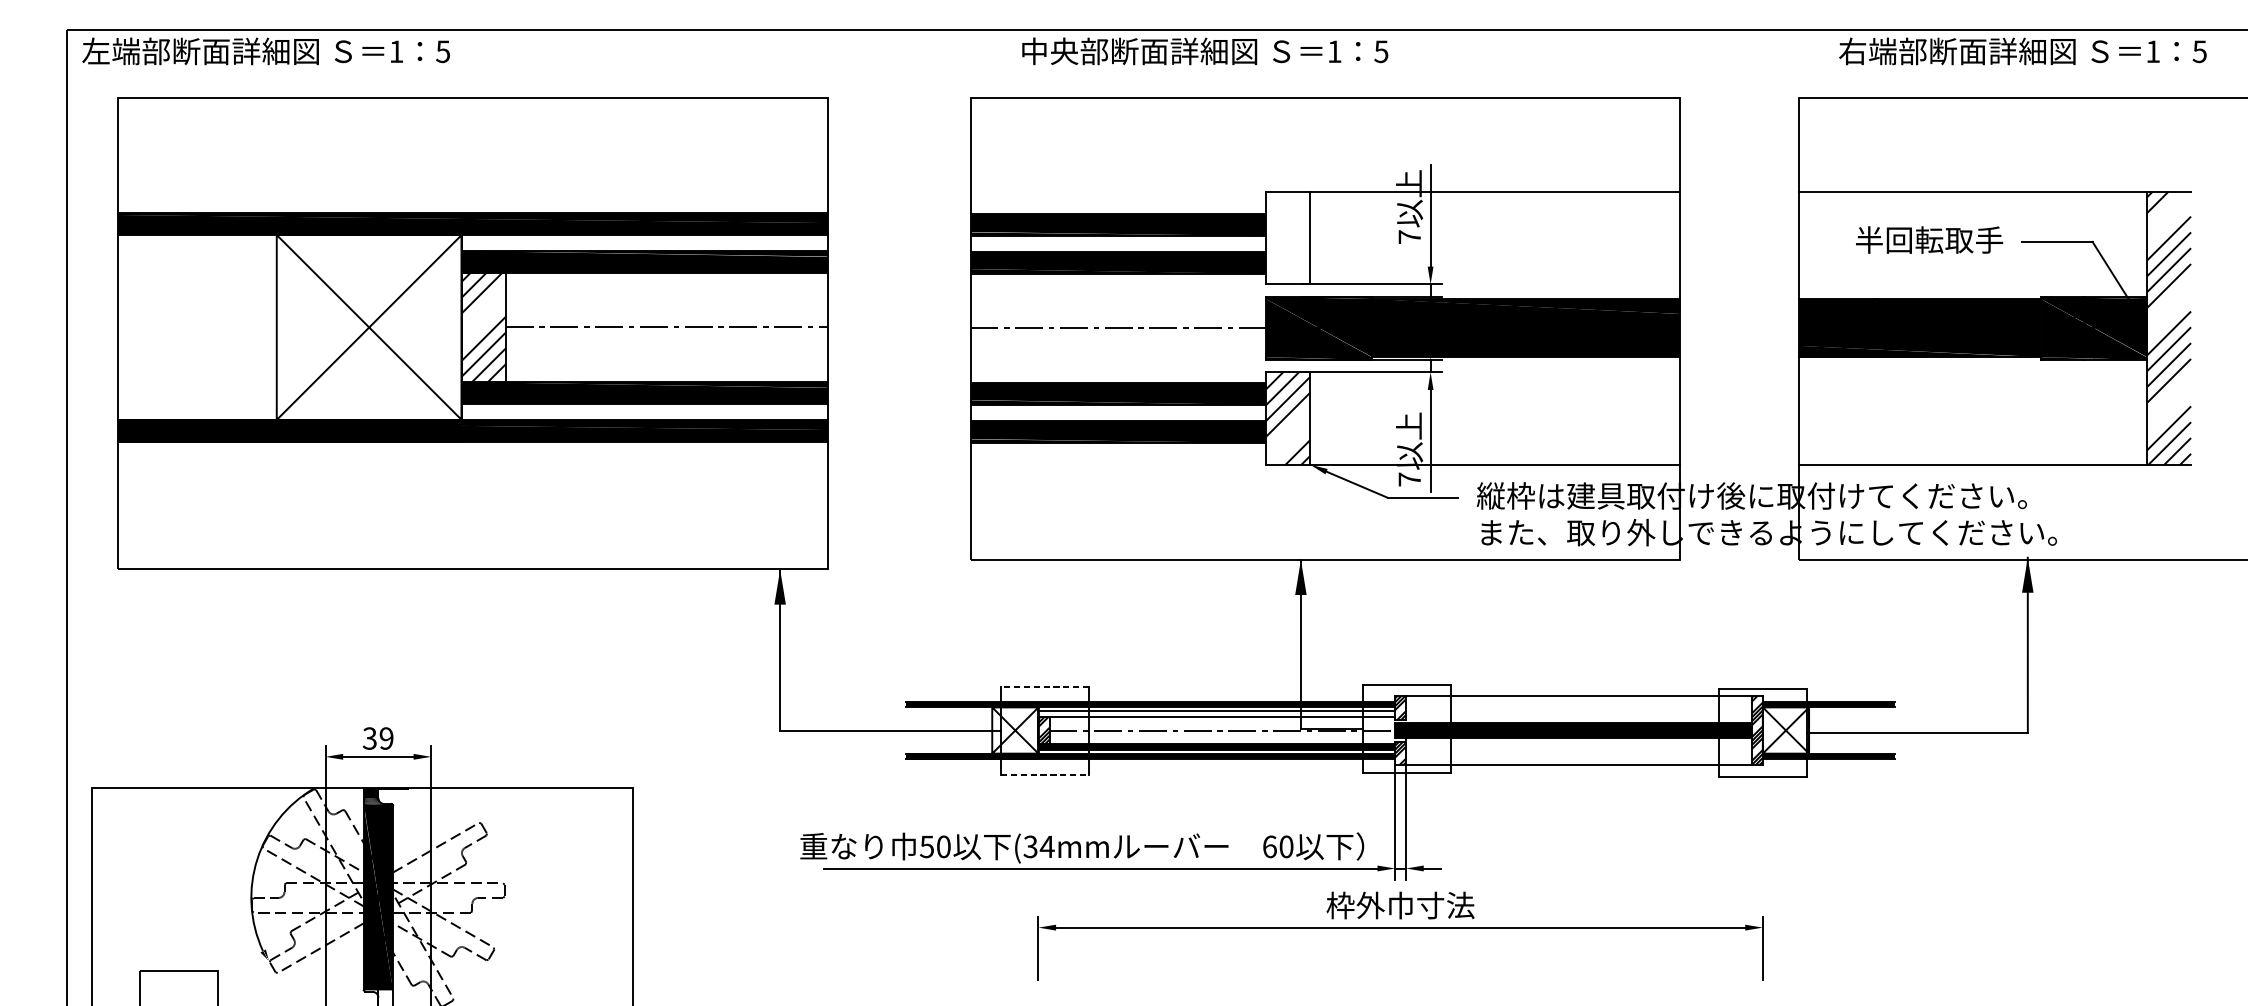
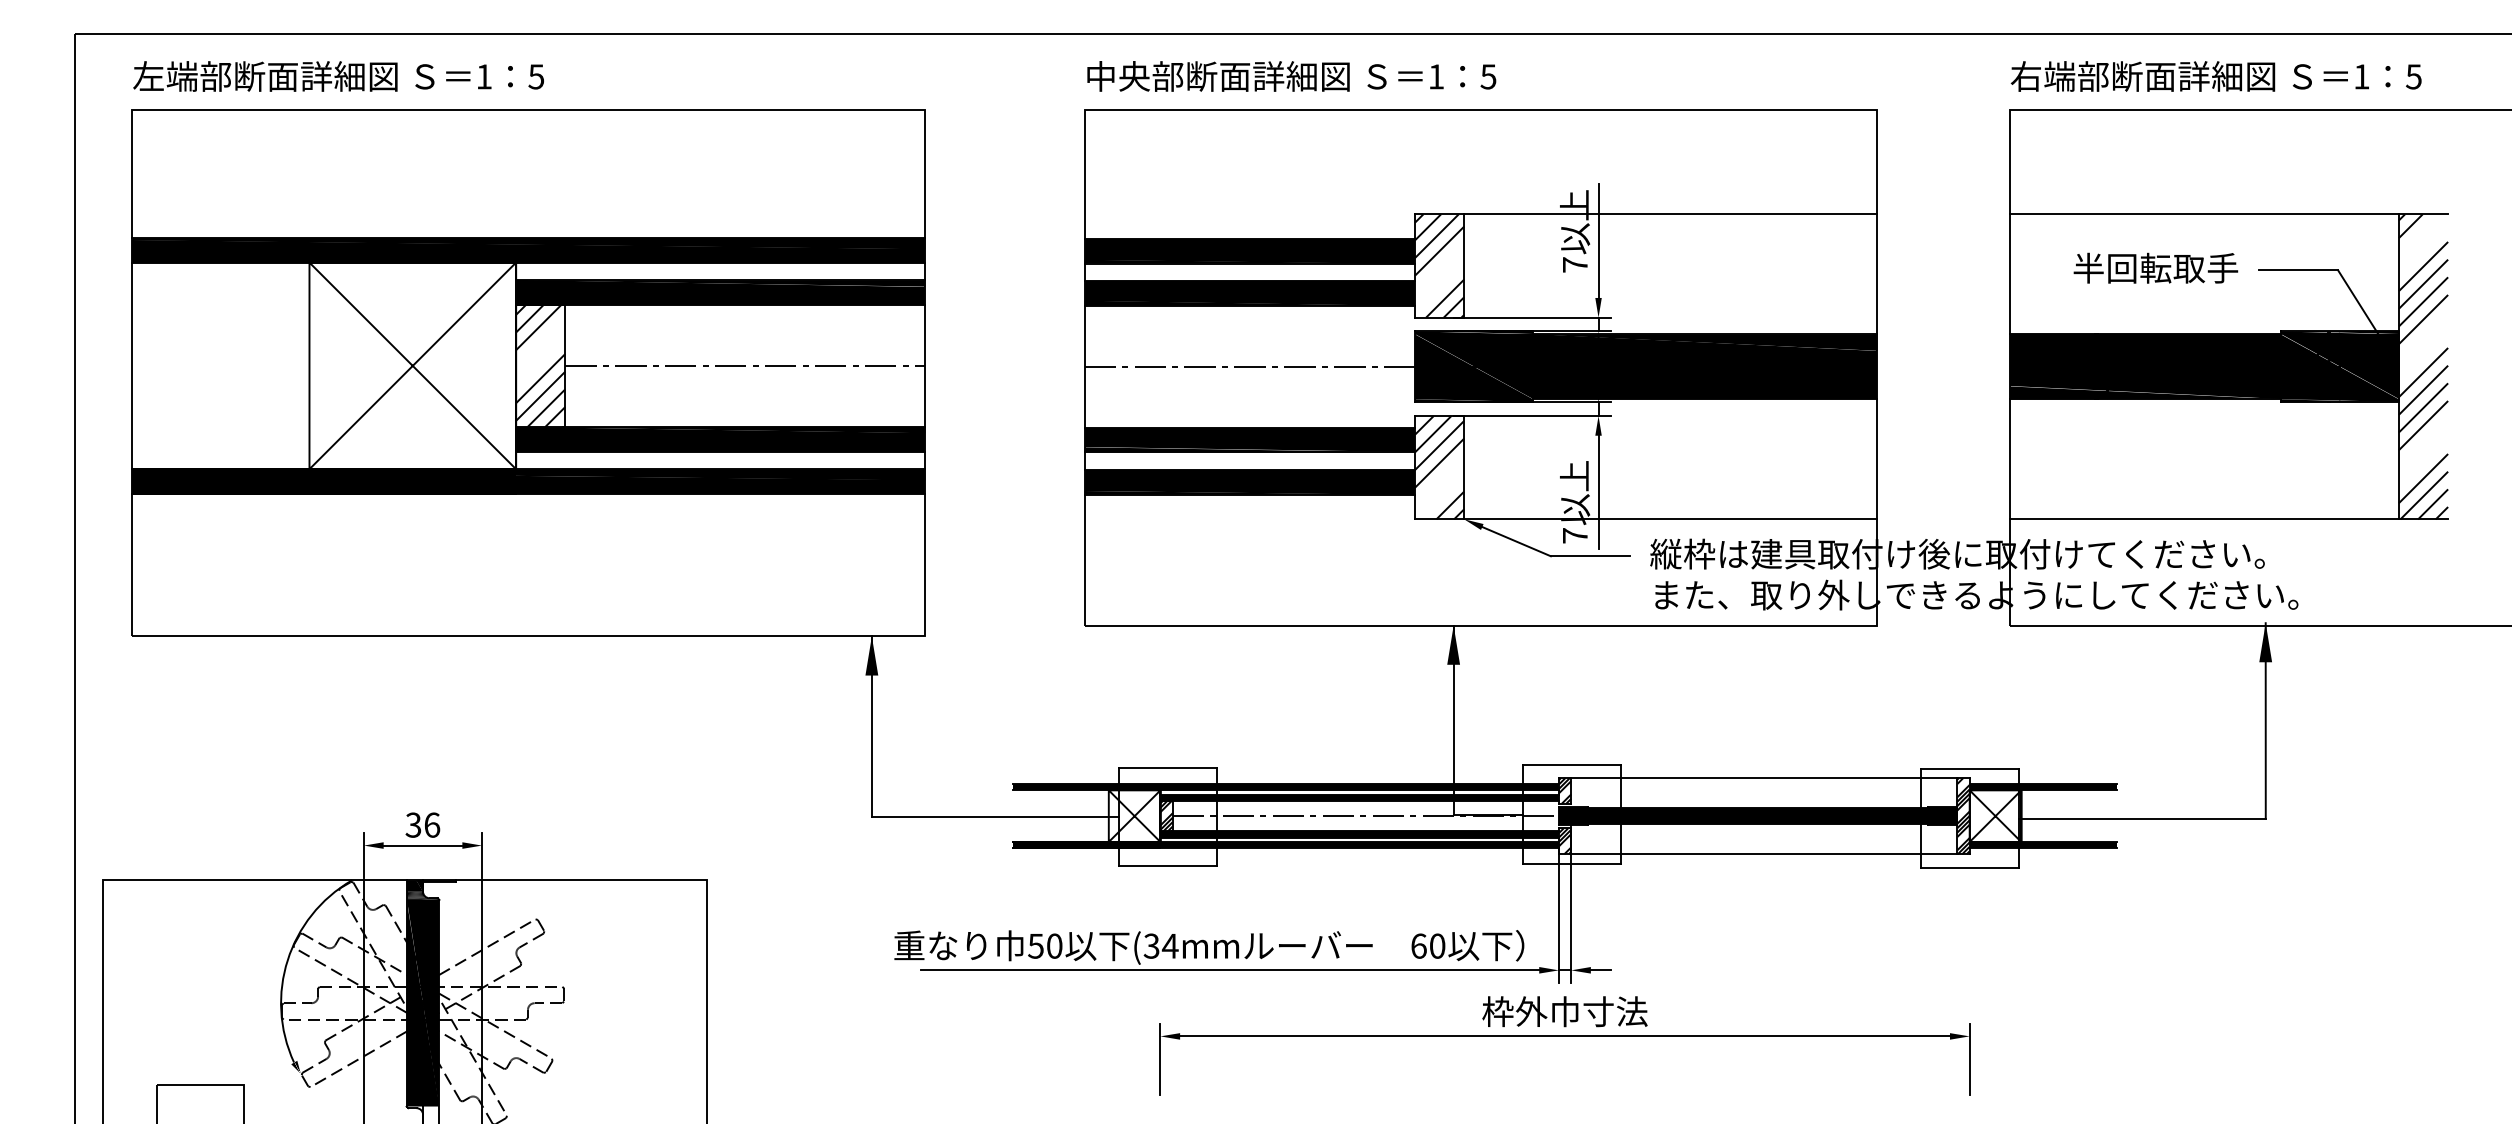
text: (266, 51) -> (338, 76), moved
text: (1205, 51) -> (1291, 76), moved
text: (2022, 51) -> (2215, 76), moved
hatch: (1288, 237) -> (1439, 265), added
line: (1044, 687) -> (1167, 768), dashed -> solid
fill: (1216, 713) -> (1359, 797), added
text: (386, 737) -> (432, 824), 39 -> 36
line: (1045, 775) -> (1168, 866), dashed -> solid

